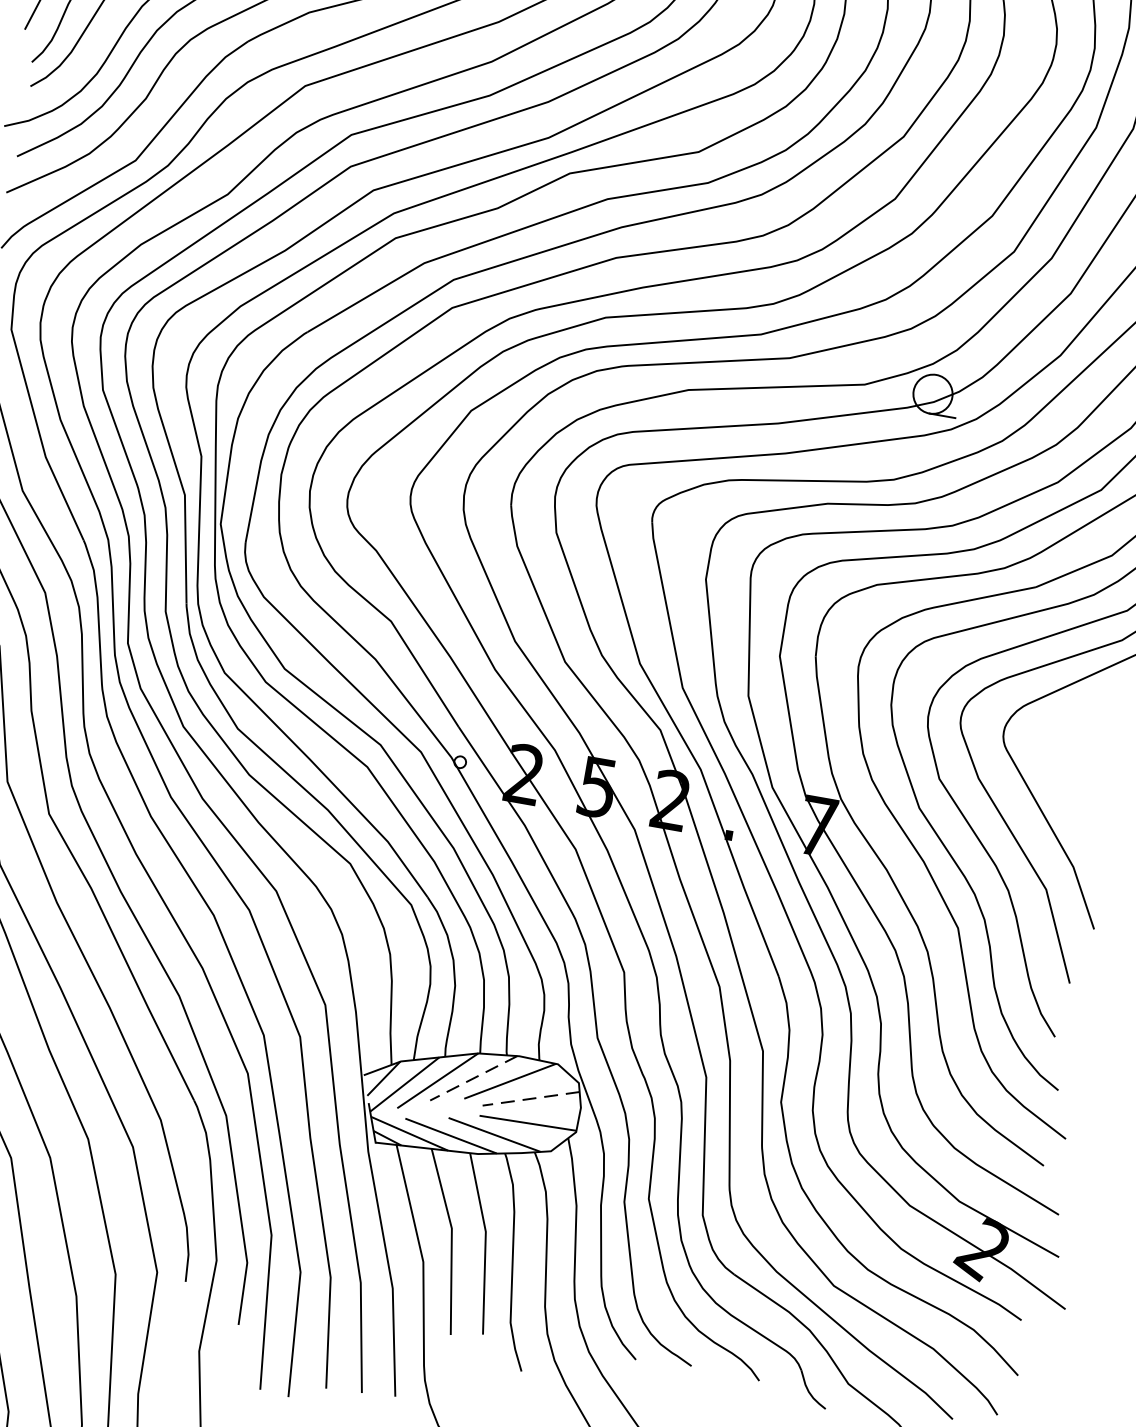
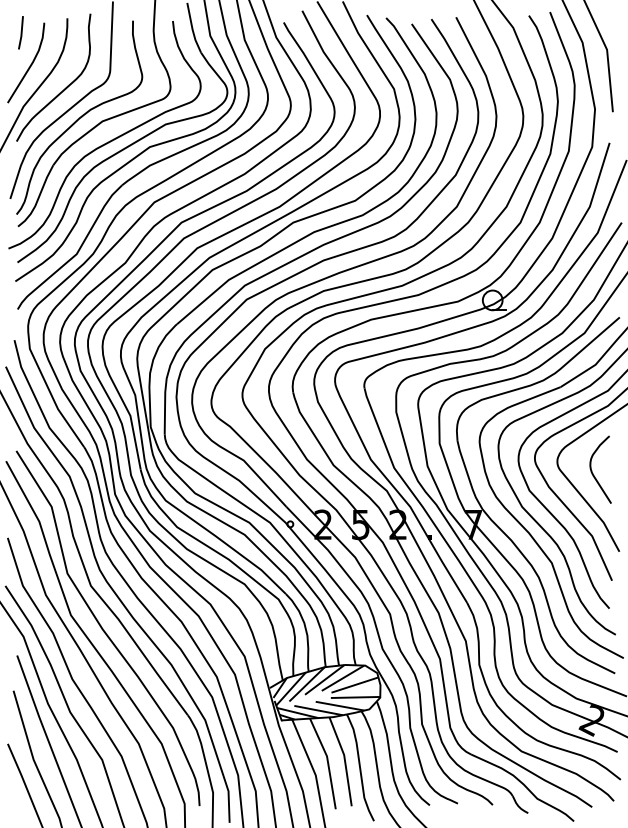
curve: (1069, 761) -> (592, 470), added
line: (473, 1077) -> (324, 679), dashed -> solid
line: (530, 1099) -> (354, 685), dashed -> solid

